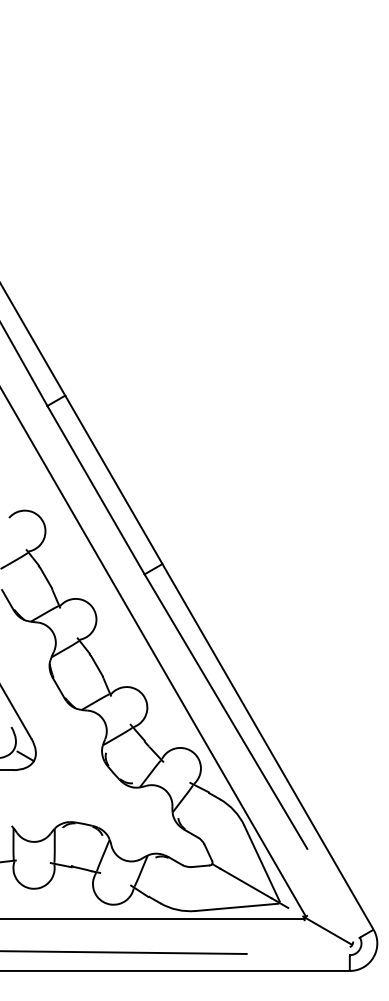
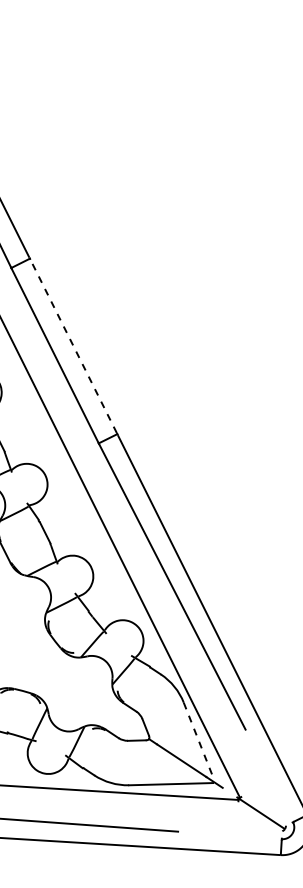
line: (113, 479) -> (73, 346), solid -> dashed
line: (262, 863) -> (199, 741), solid -> dashed

